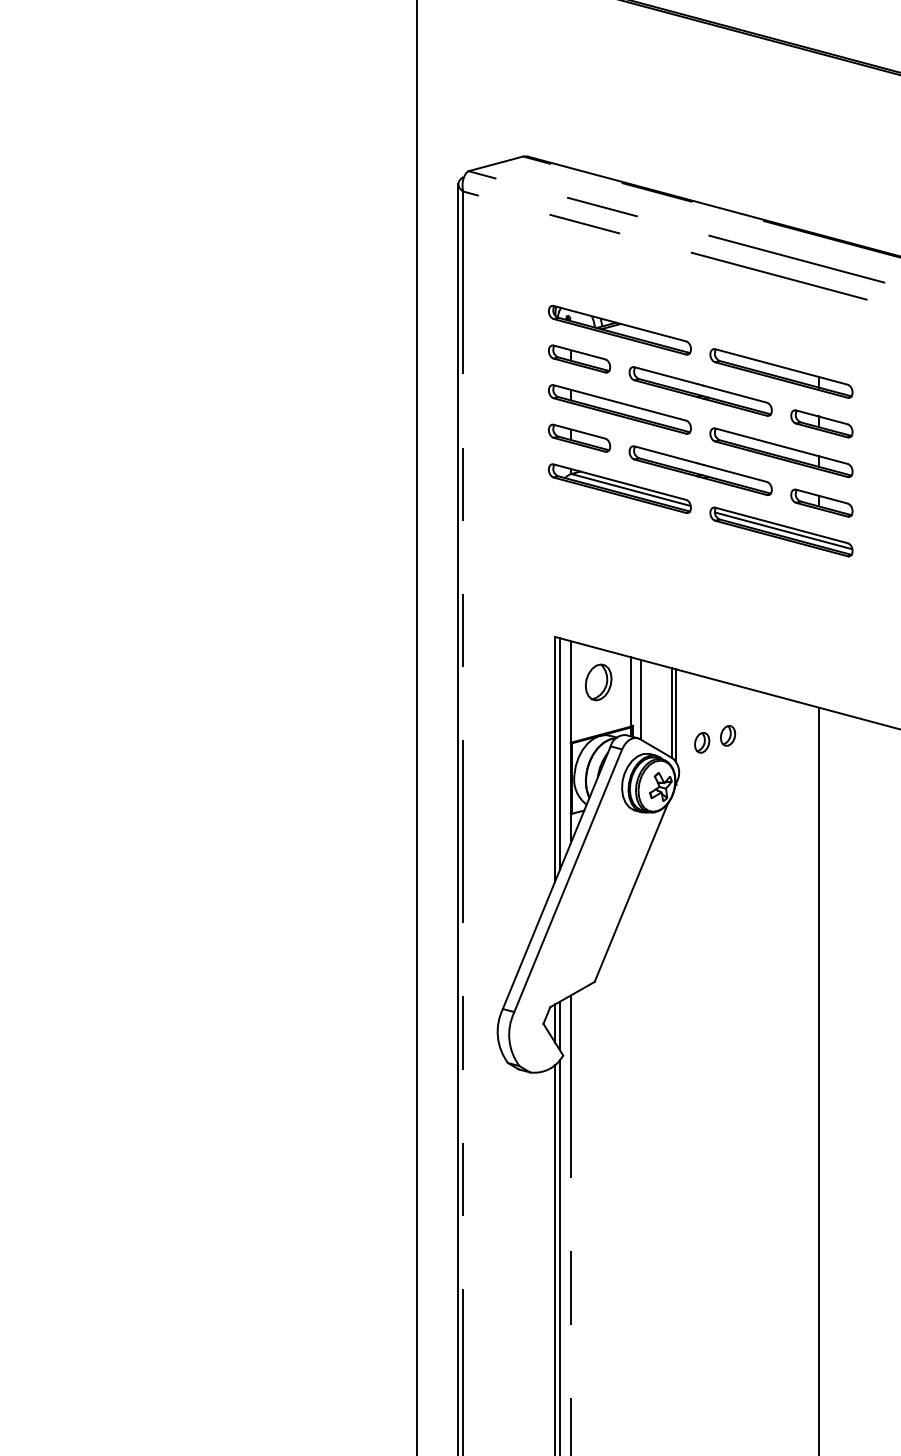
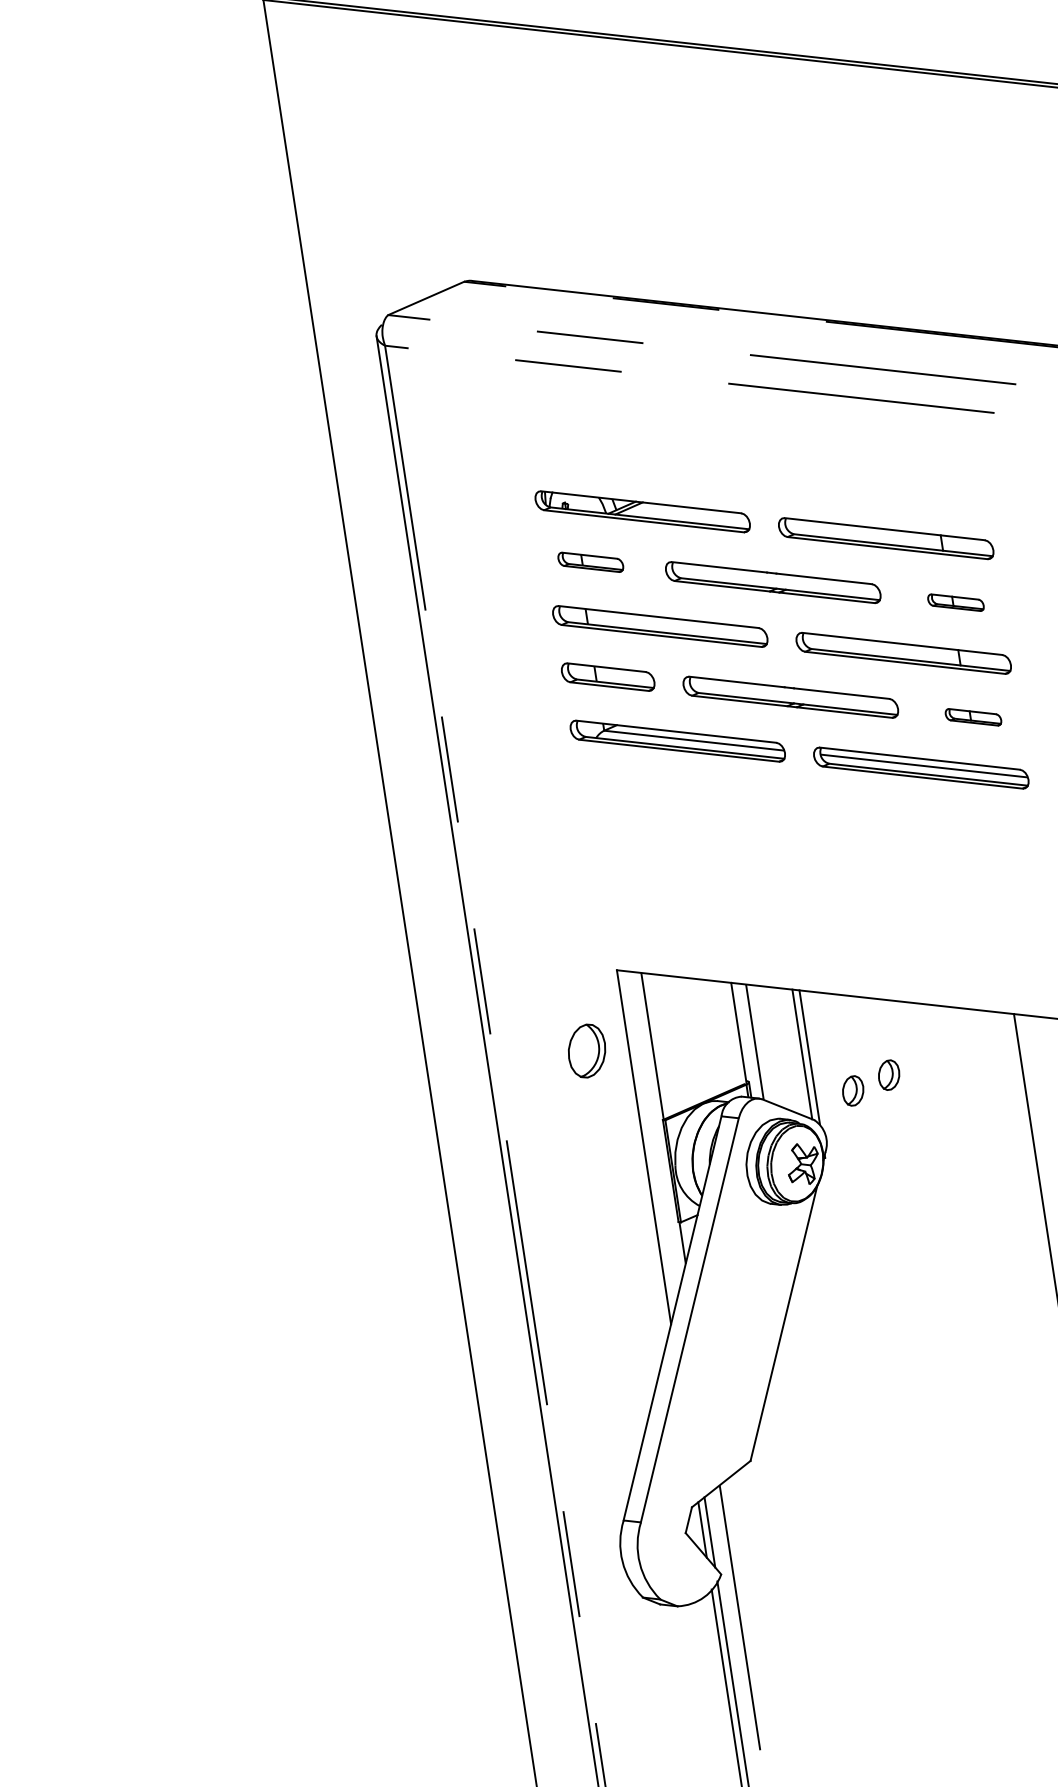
part: (579, 358) -> (590, 561), size x0.7
part: (821, 423) -> (955, 602), size x0.6
part: (821, 502) -> (972, 716), size x0.6
part: (598, 682) -> (586, 1051), moved
line: (559, 754) -> (649, 1139), removed

